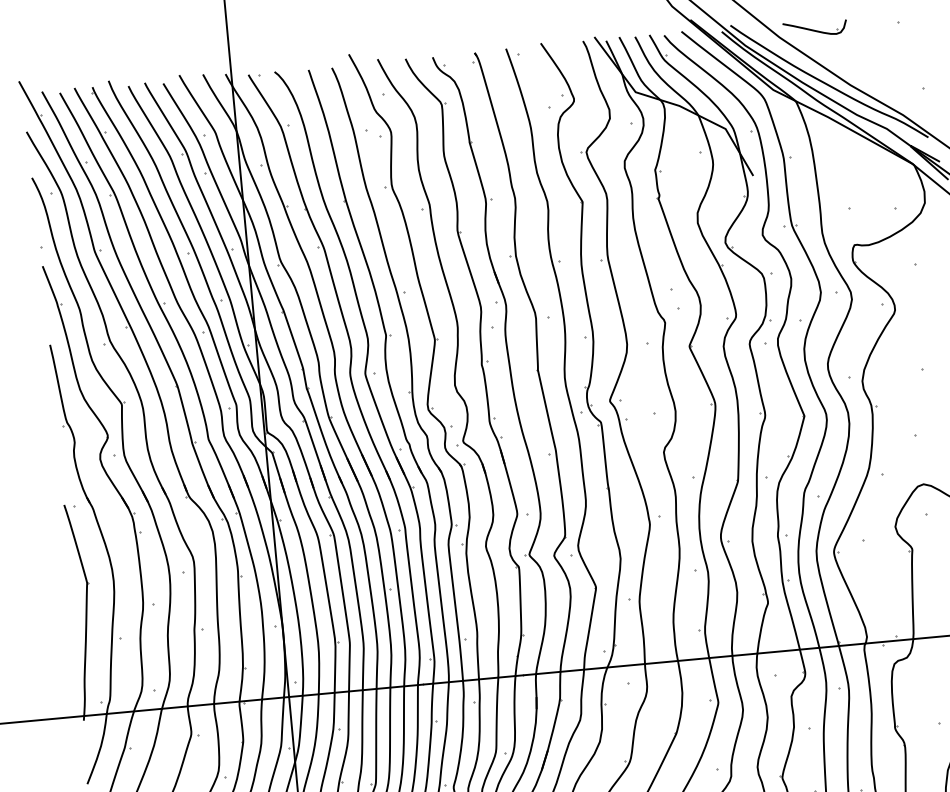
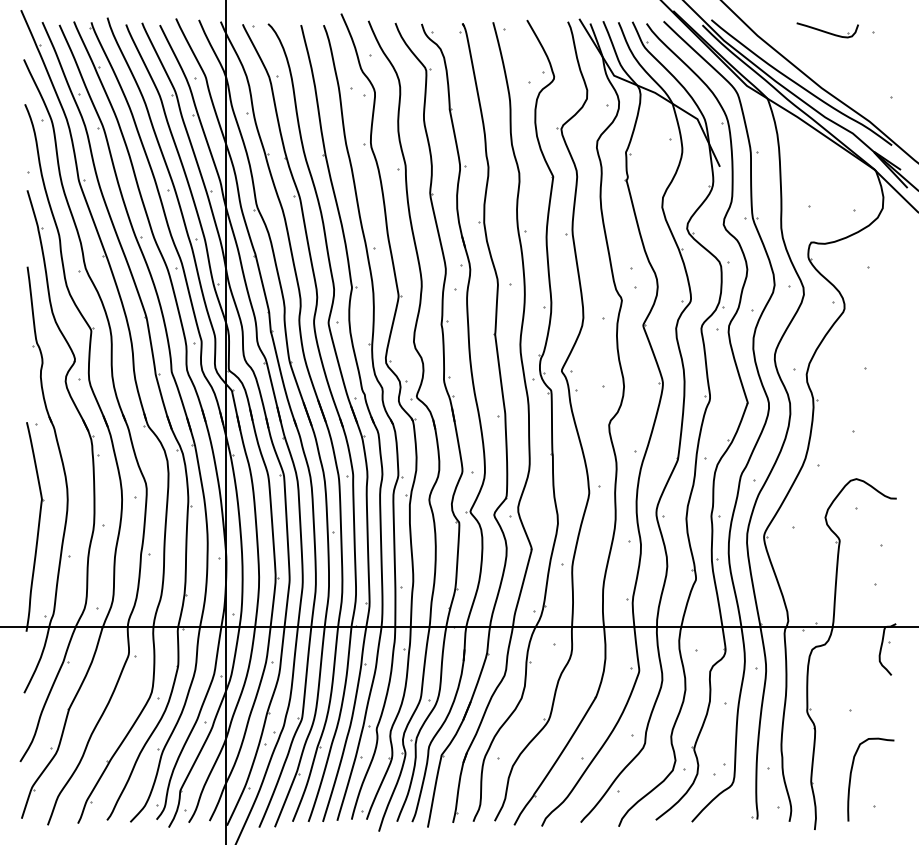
part: (814, 28) -> (827, 30), moved

